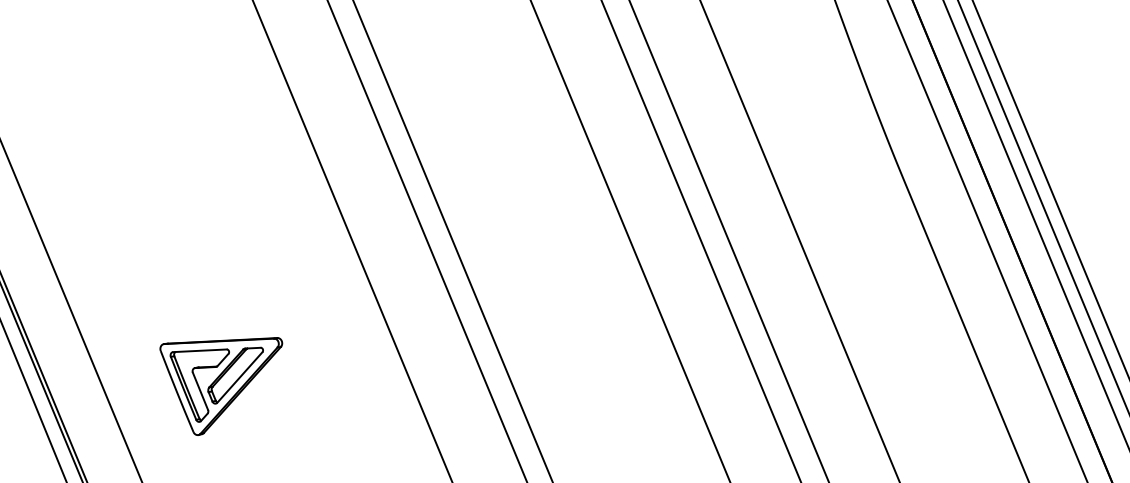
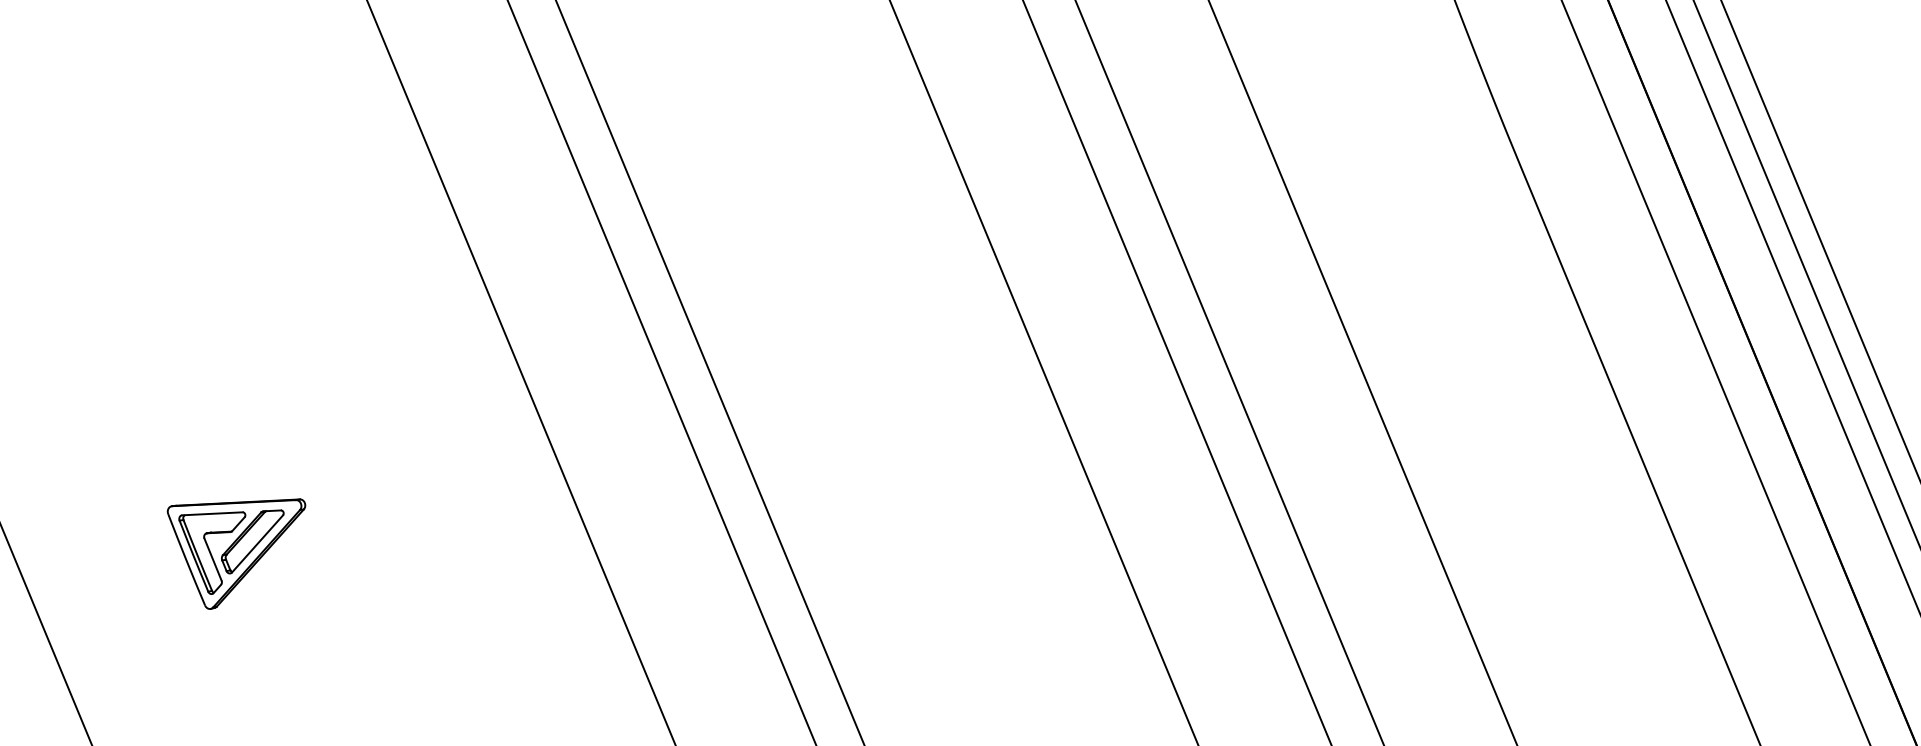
part: (221, 386) -> (236, 554), size x0.6

